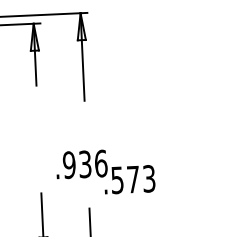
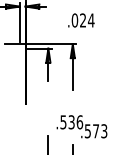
text: (69, 163) -> (63, 121), .936 -> .536

